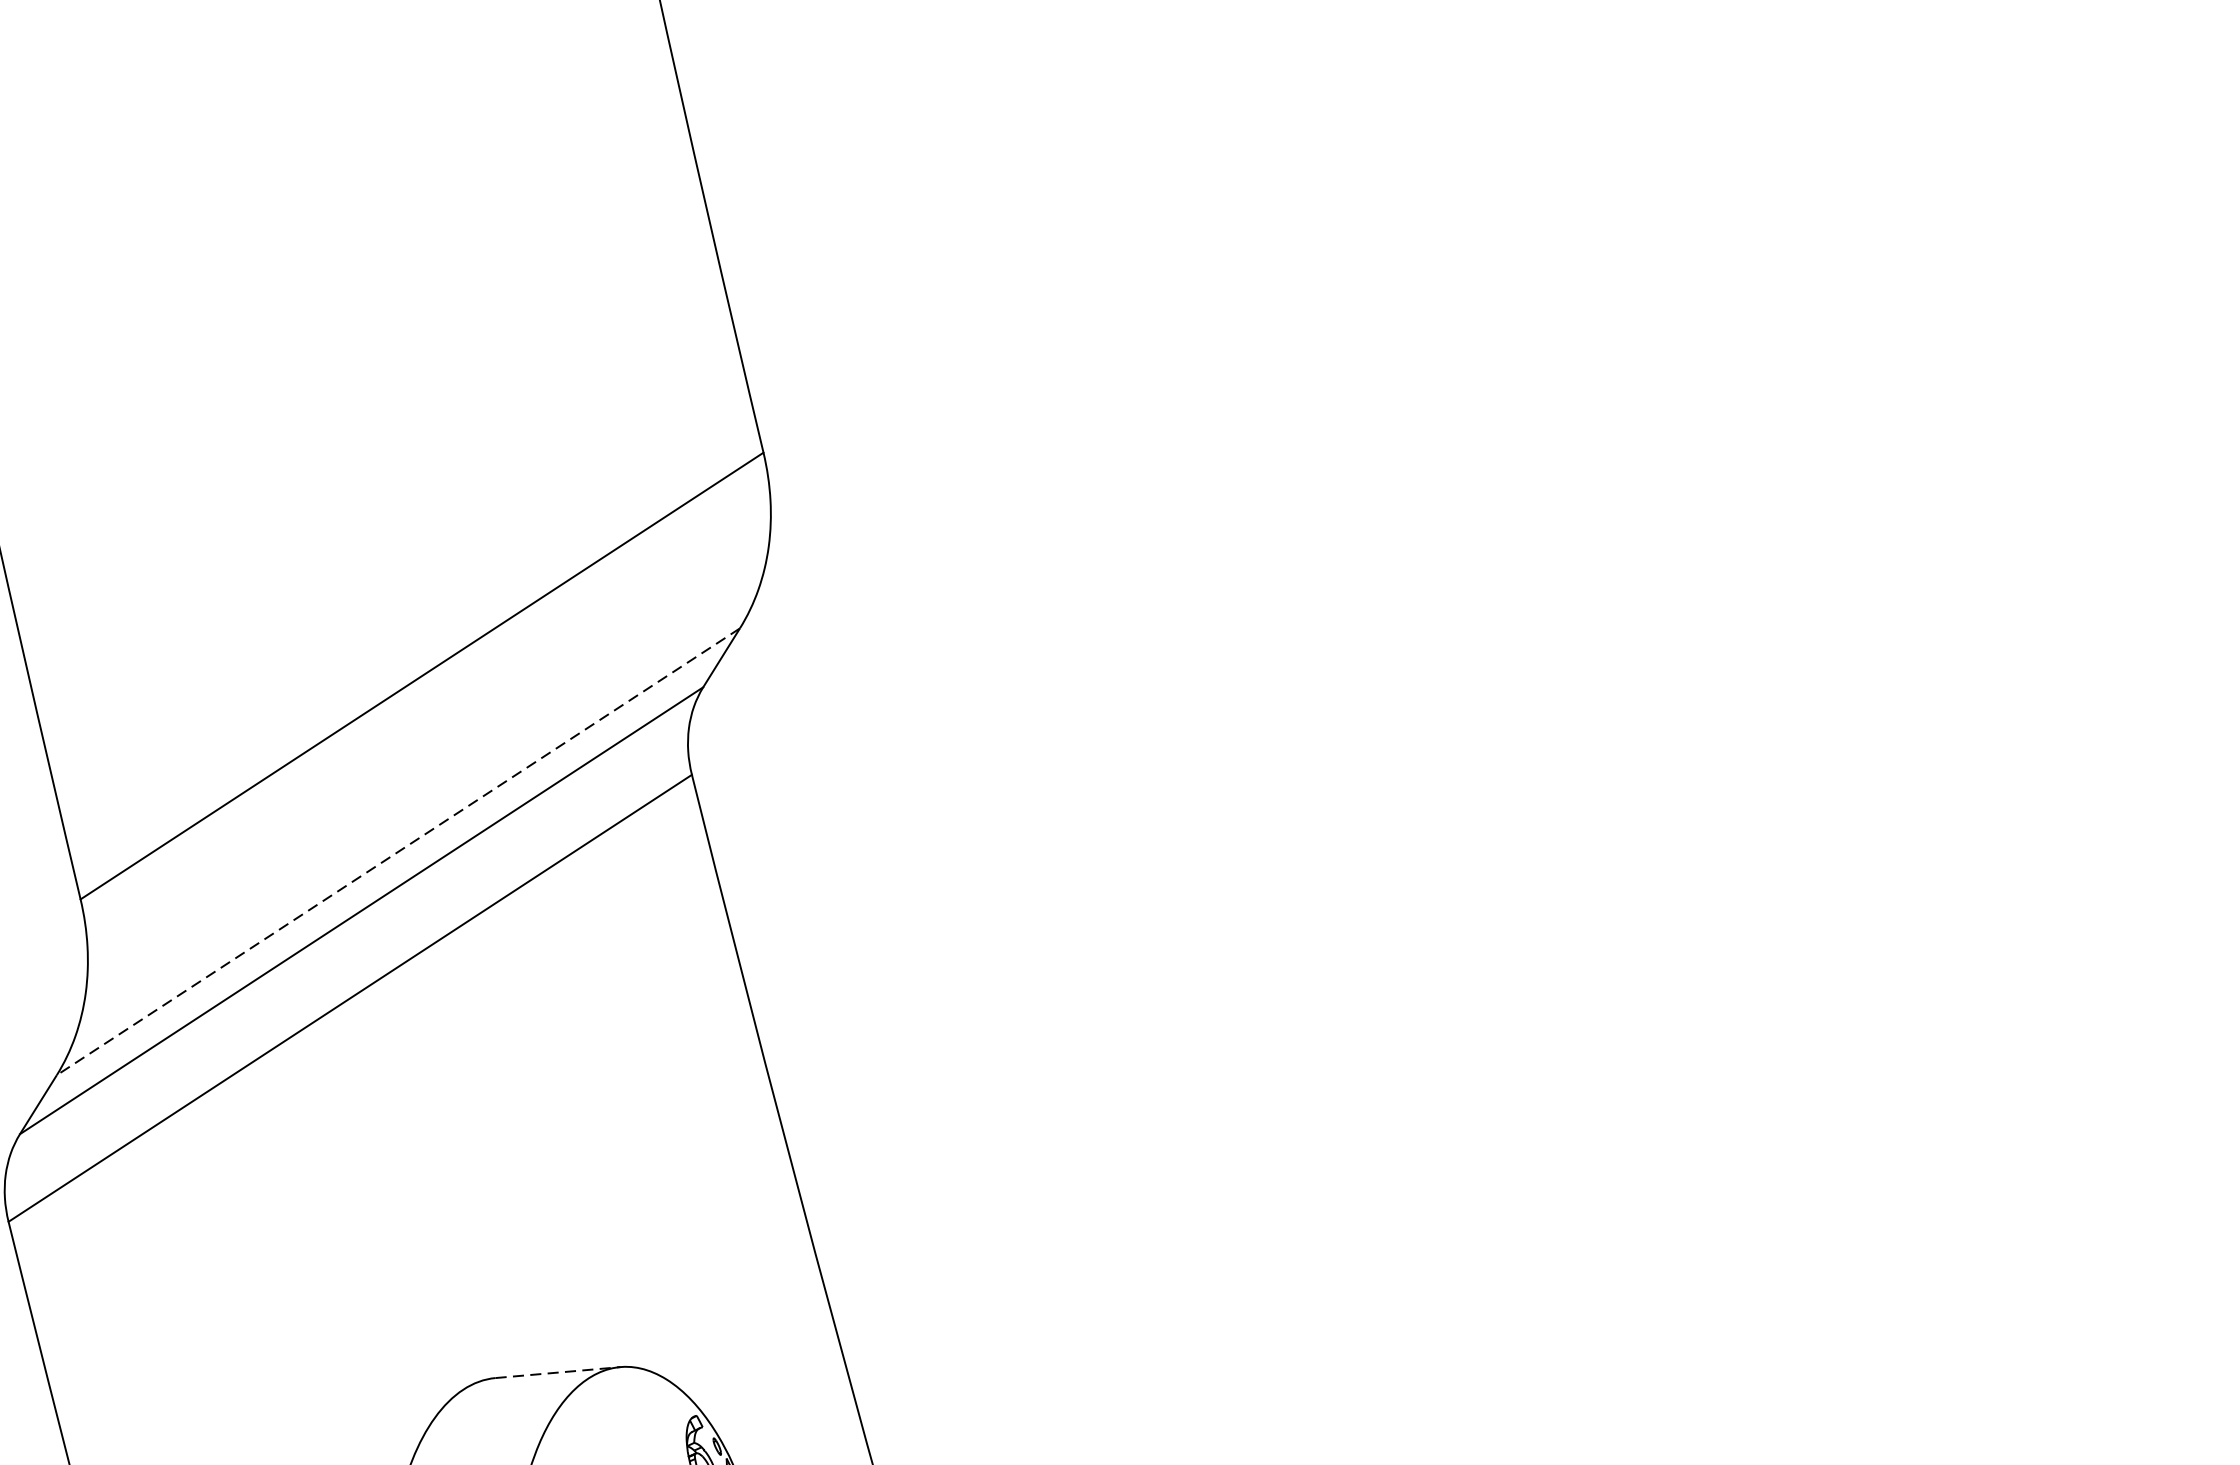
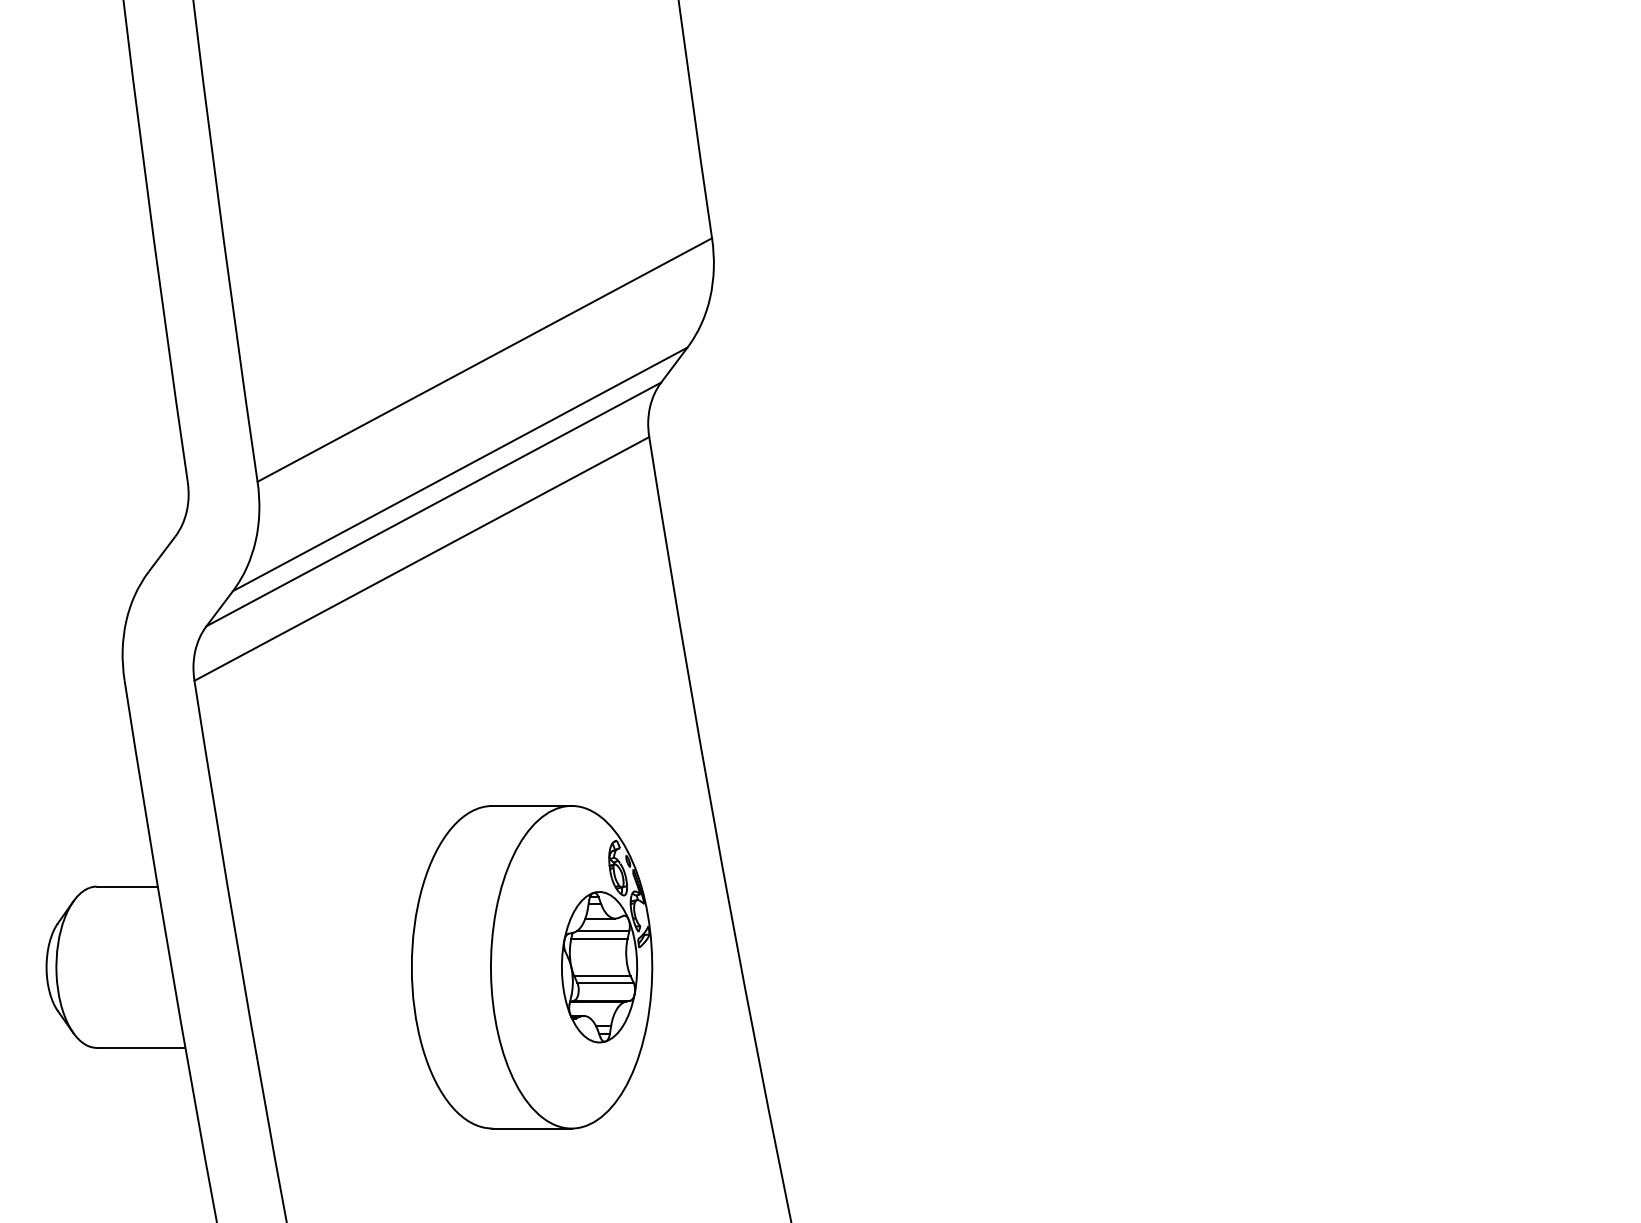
line: (398, 851) -> (460, 469), dashed -> solid
line: (558, 1371) -> (532, 805), dashed -> solid

